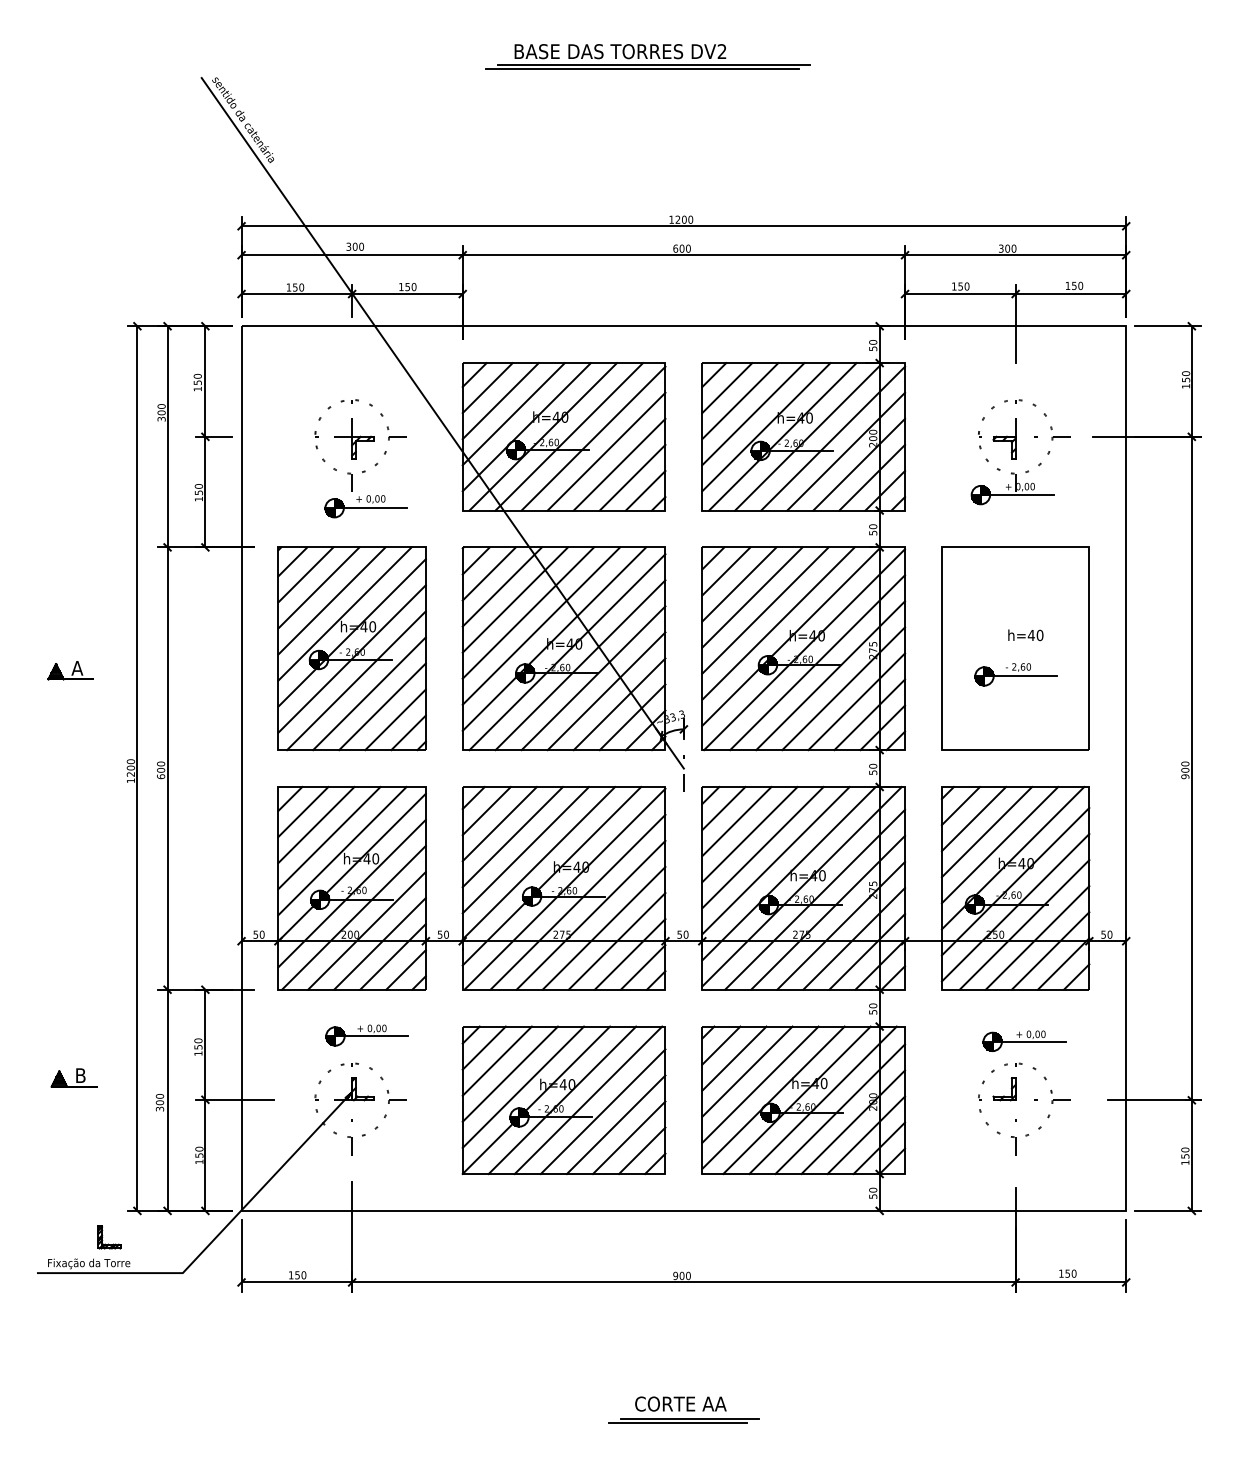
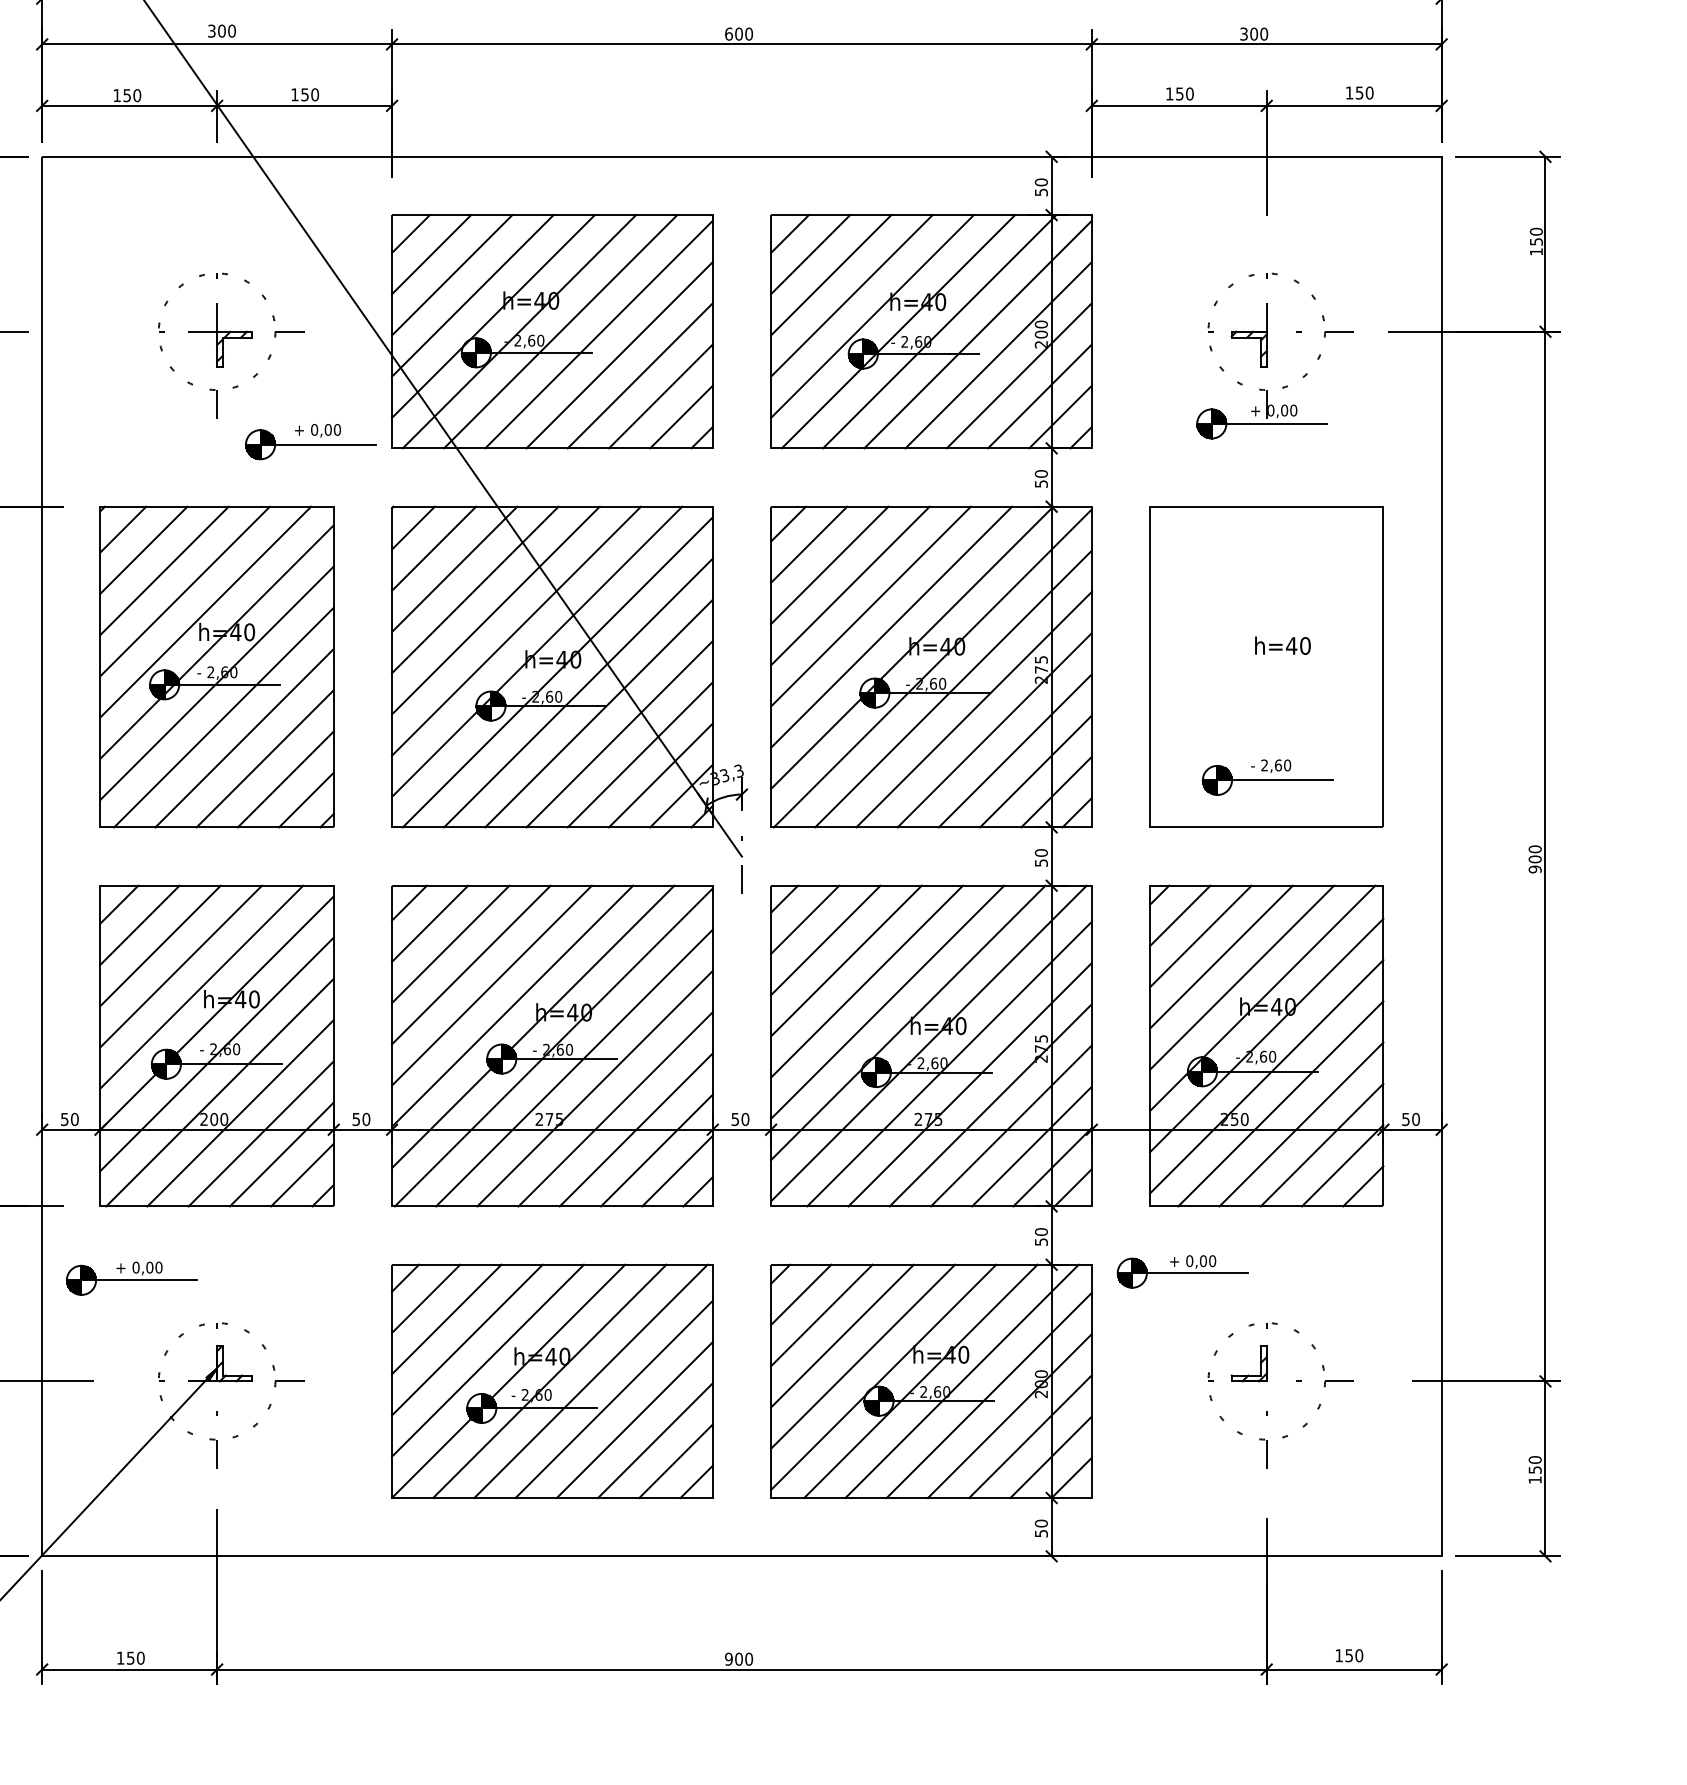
part: (365, 506) -> (309, 441), moved
part: (1015, 674) -> (1266, 777), moved
part: (366, 1035) -> (130, 1278), moved
part: (1024, 1040) -> (1182, 1270), moved

